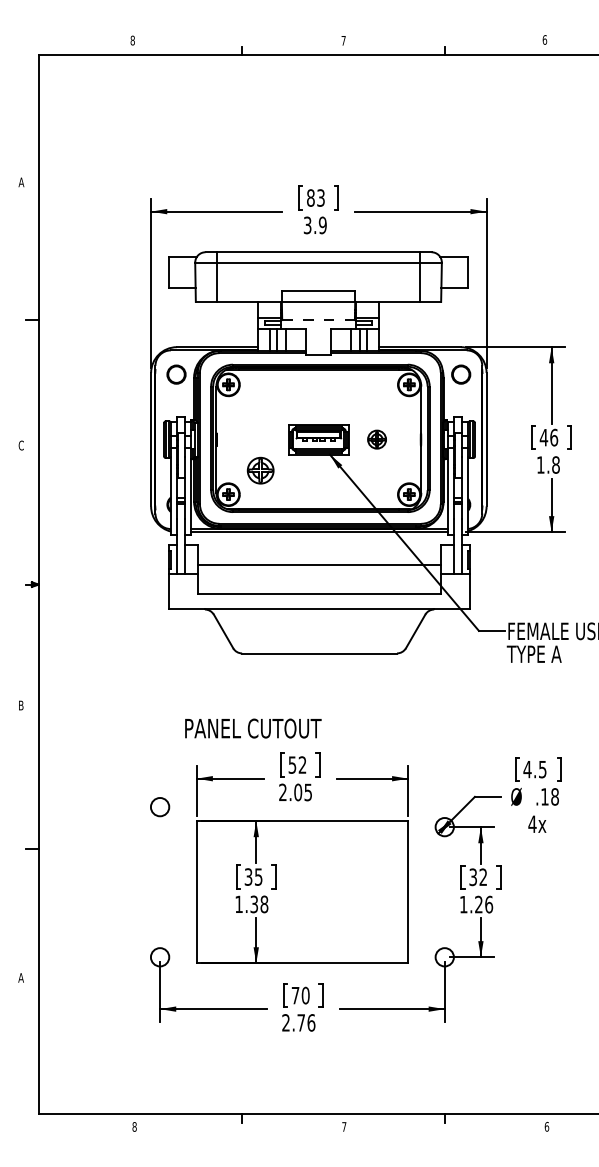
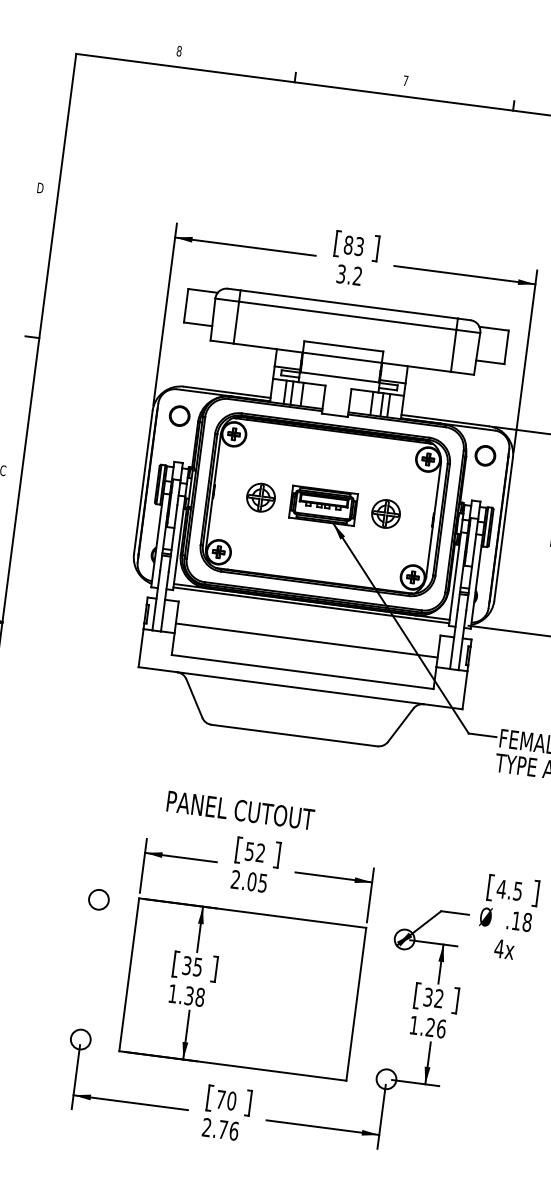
text: (21, 182) -> (39, 188), A -> D
text: (322, 225) -> (357, 276), 3.9 -> 3.2
line: (318, 320) -> (339, 377), dashed -> solid
part: (376, 439) -> (385, 513), size x1.43
part: (260, 470) -> (260, 497), moved
text: (253, 728) -> (240, 810), moved
circle: (160, 807) -> (99, 900), moved

